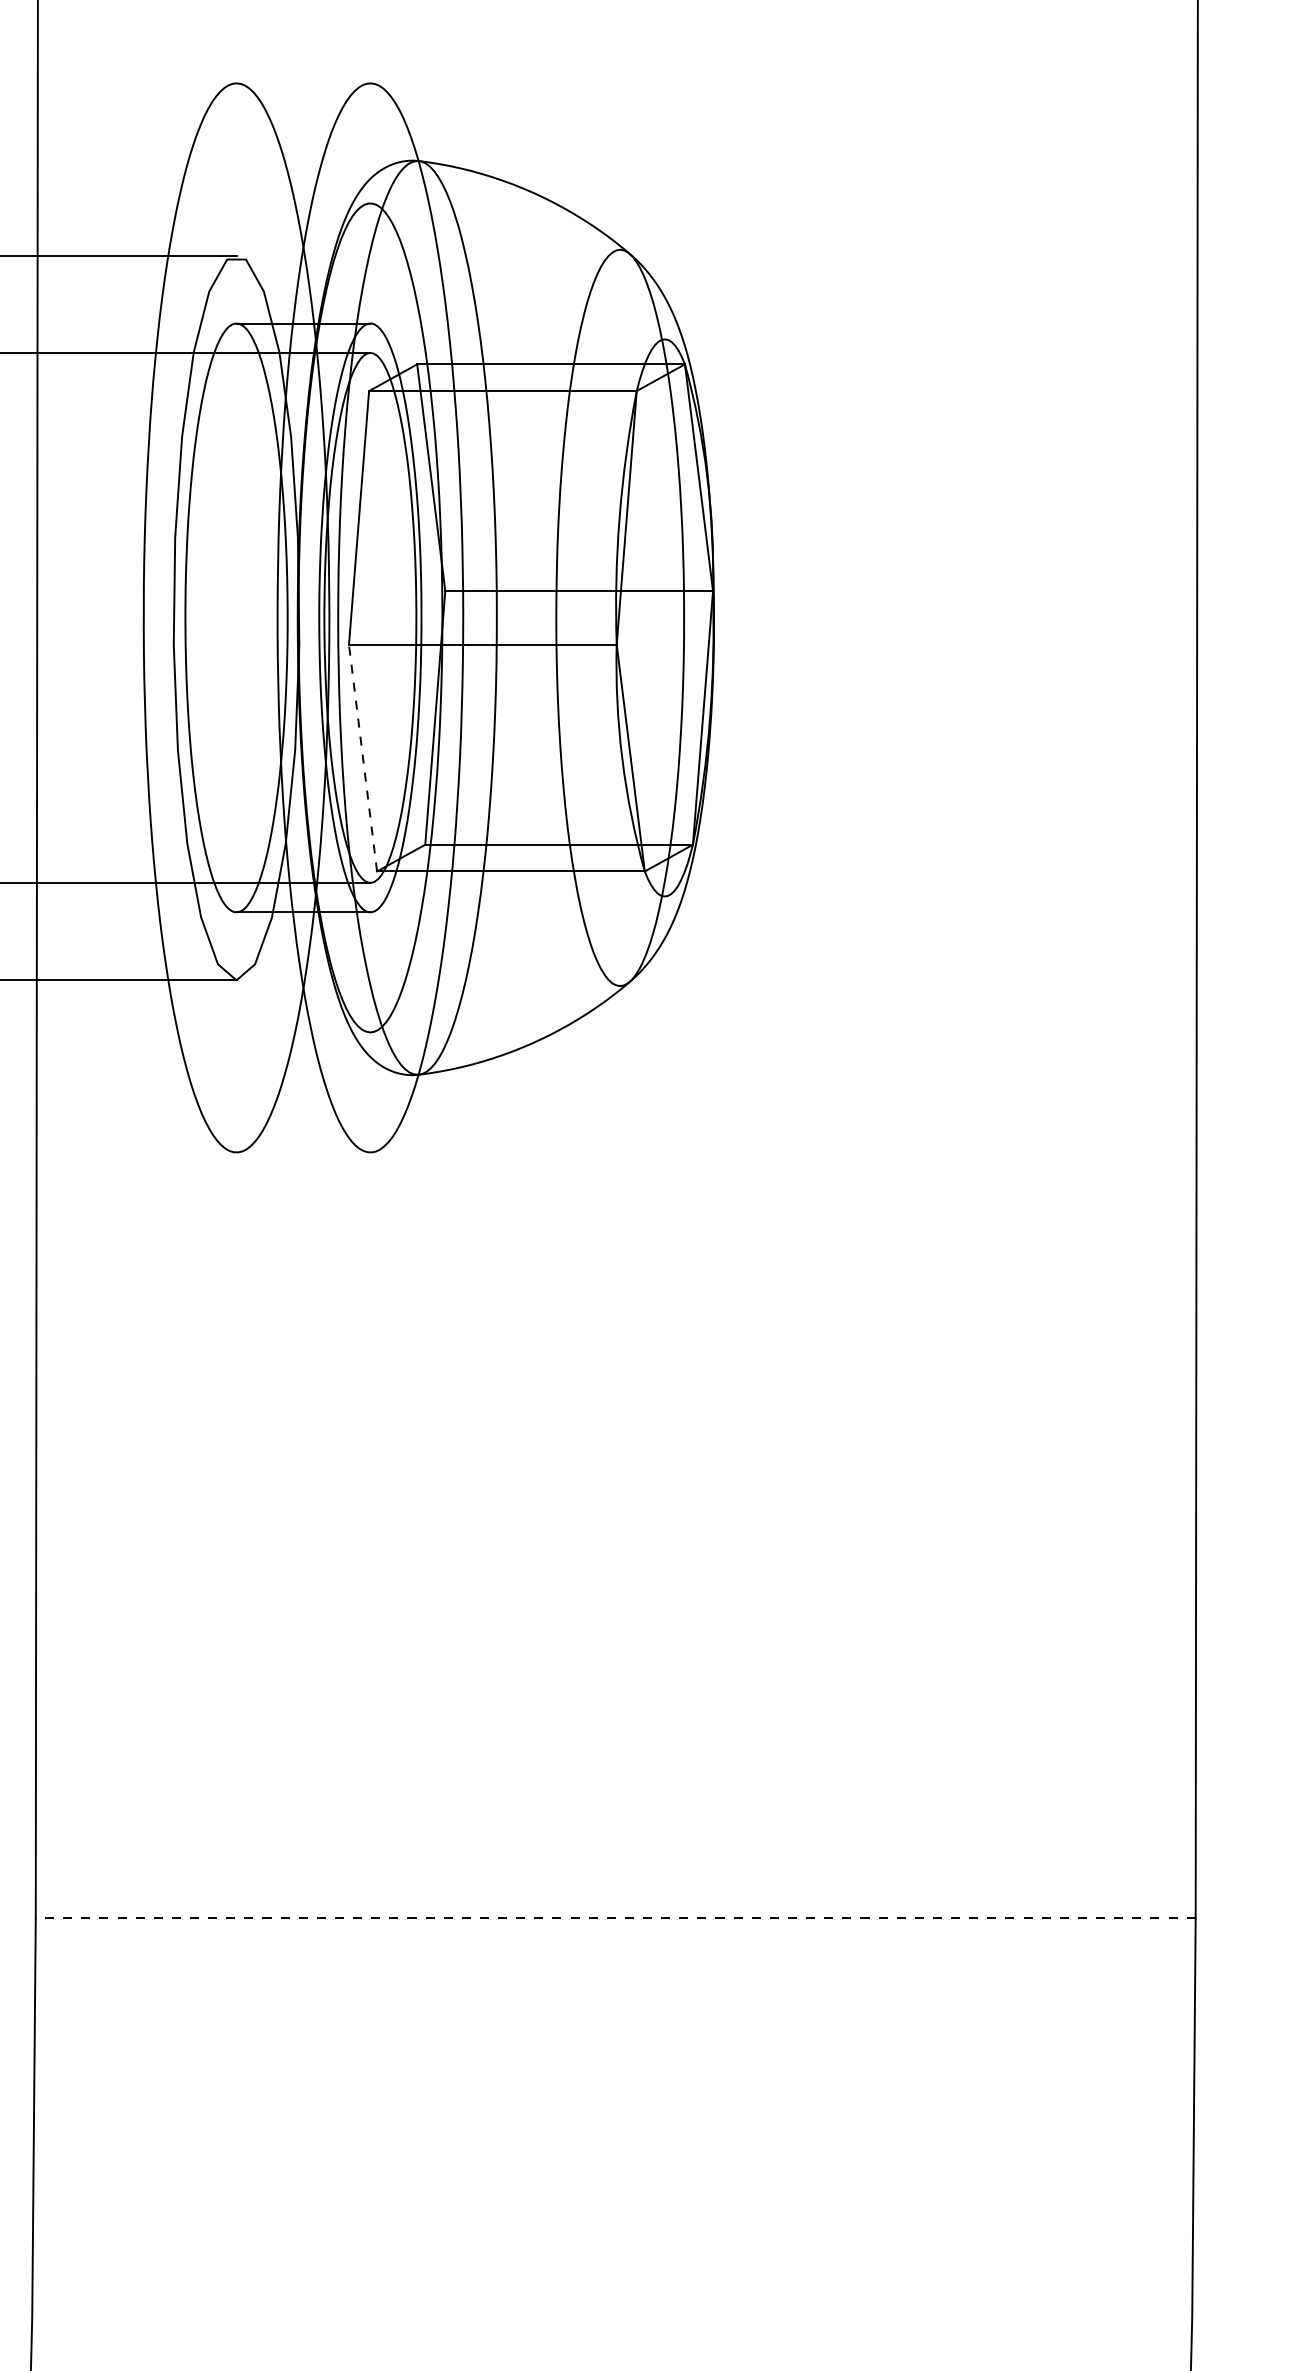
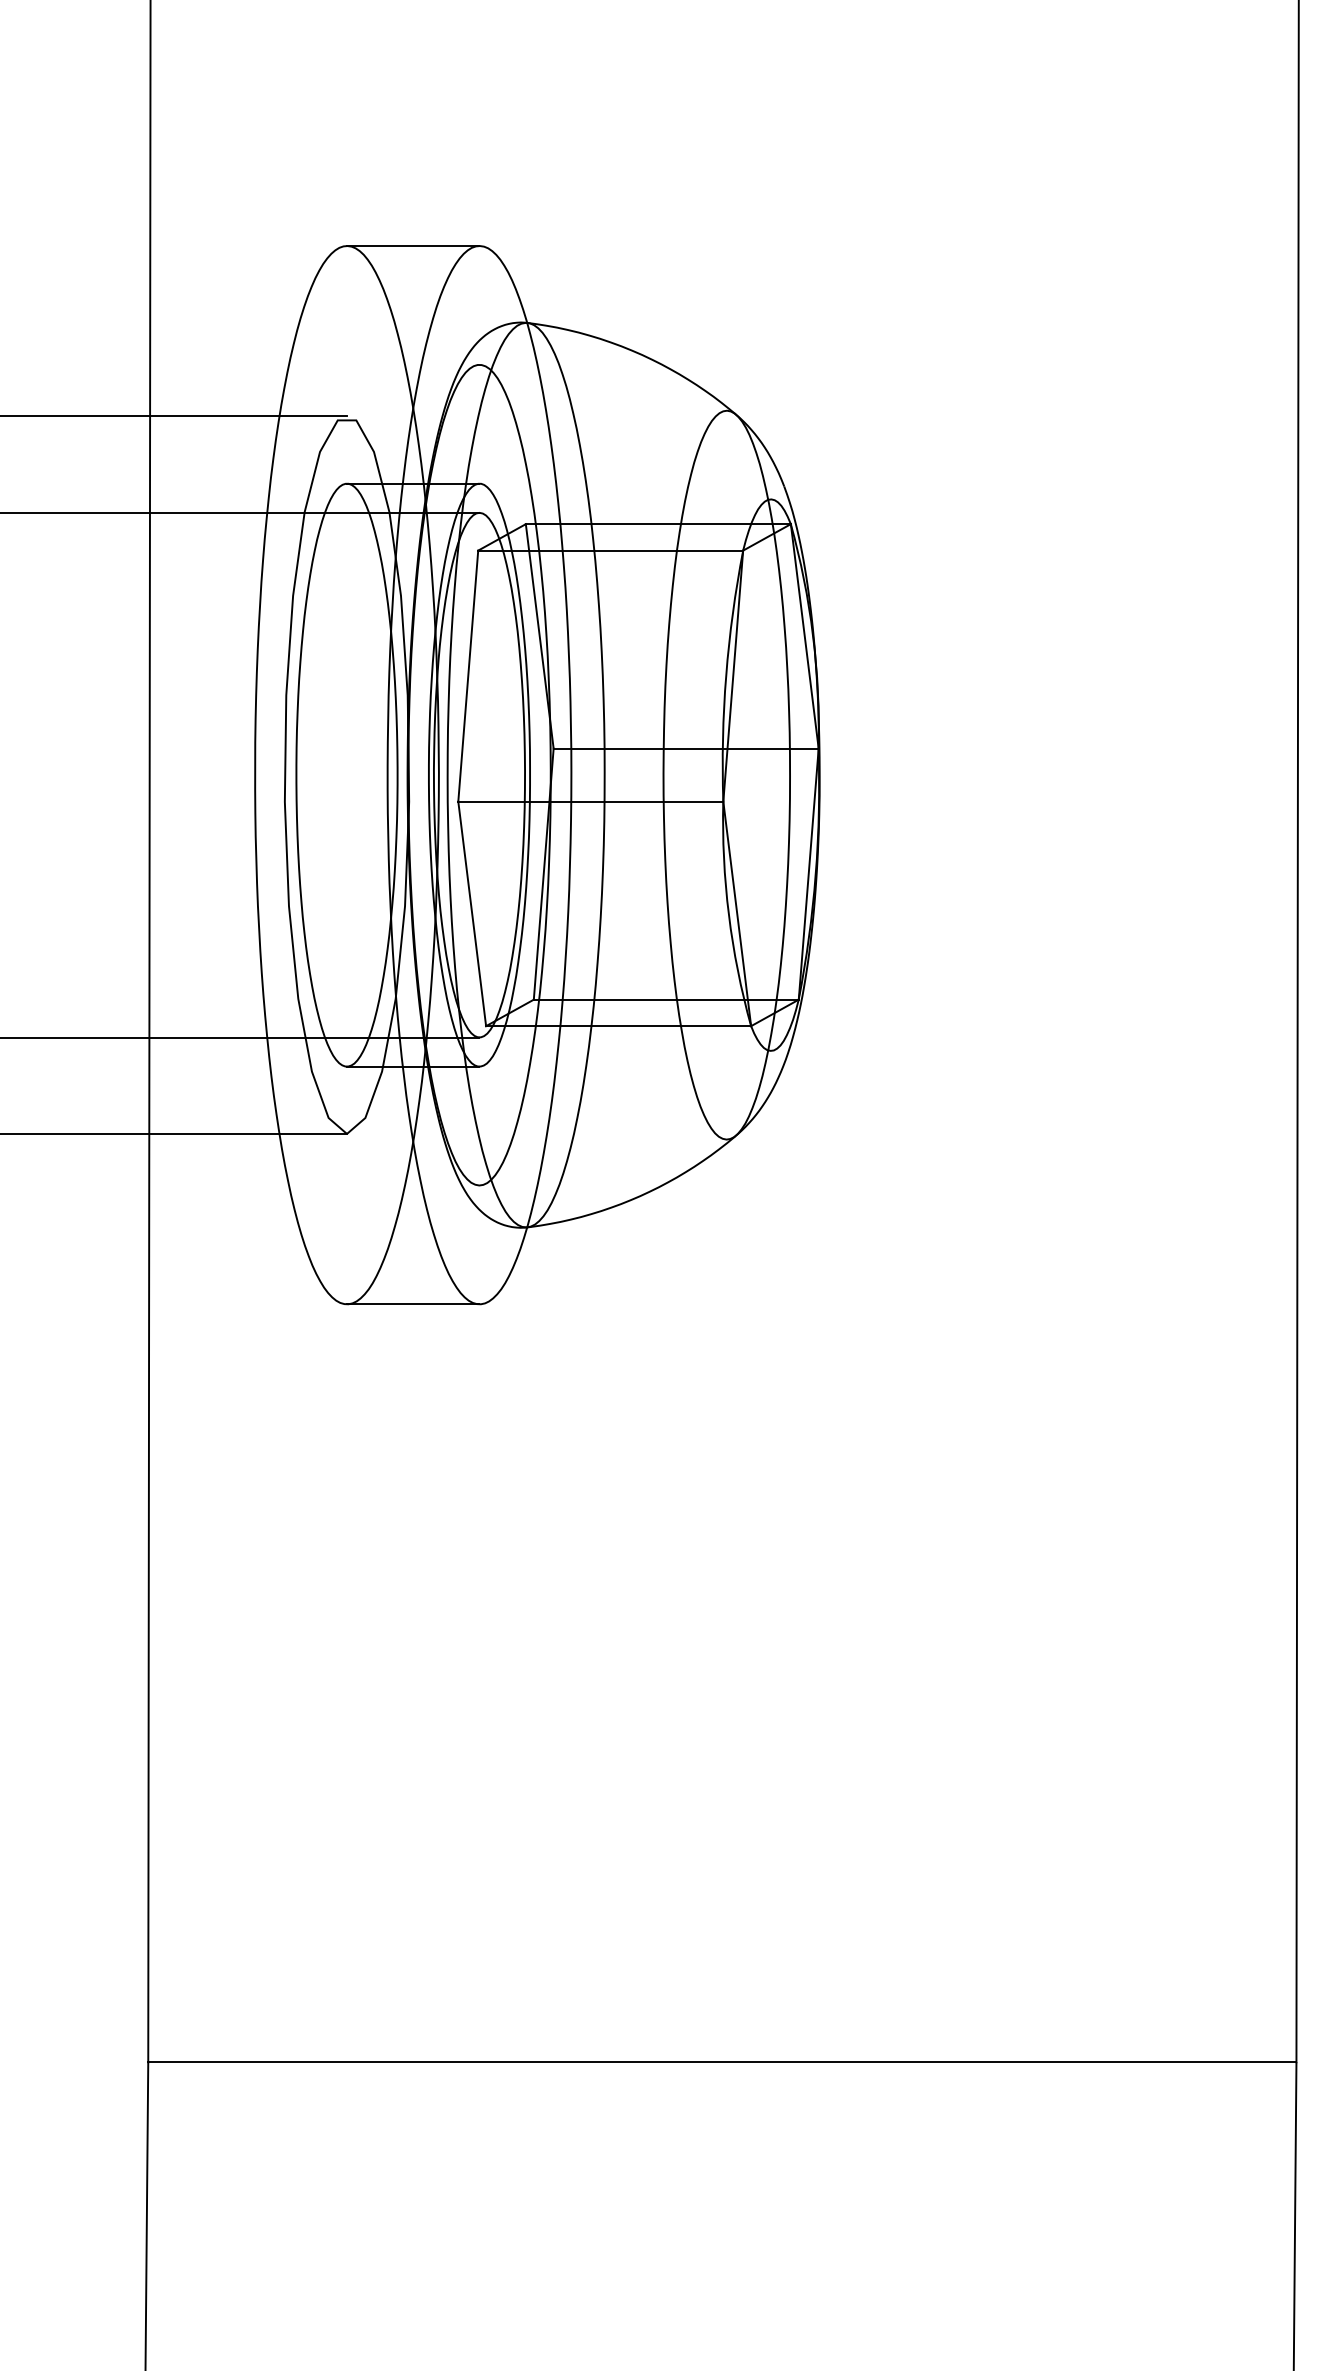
line: (303, 83) -> (413, 246), added
line: (363, 757) -> (472, 913), dashed -> solid
line: (303, 1152) -> (413, 1304), added
line: (614, 1918) -> (721, 2062), dashed -> solid

